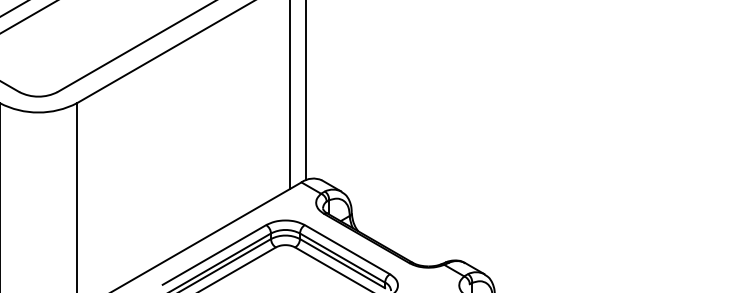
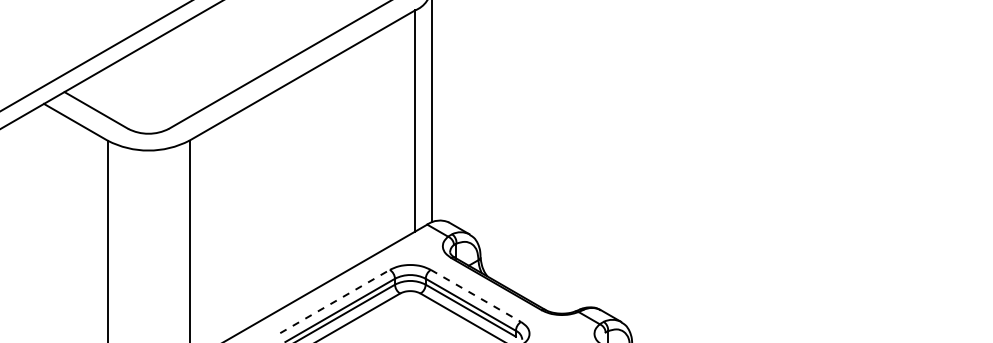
line: (347, 250) -> (476, 296), solid -> dashed
line: (214, 254) -> (335, 301), solid -> dashed

